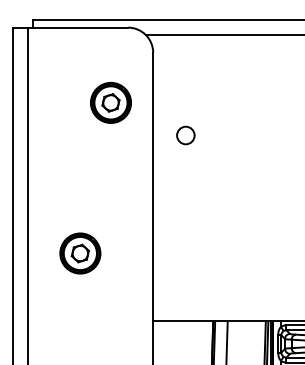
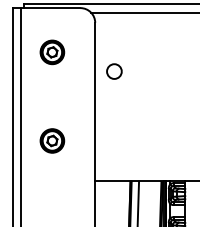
part: (111, 103) -> (52, 52), moved
circle: (185, 135) -> (114, 71), size x1.43

